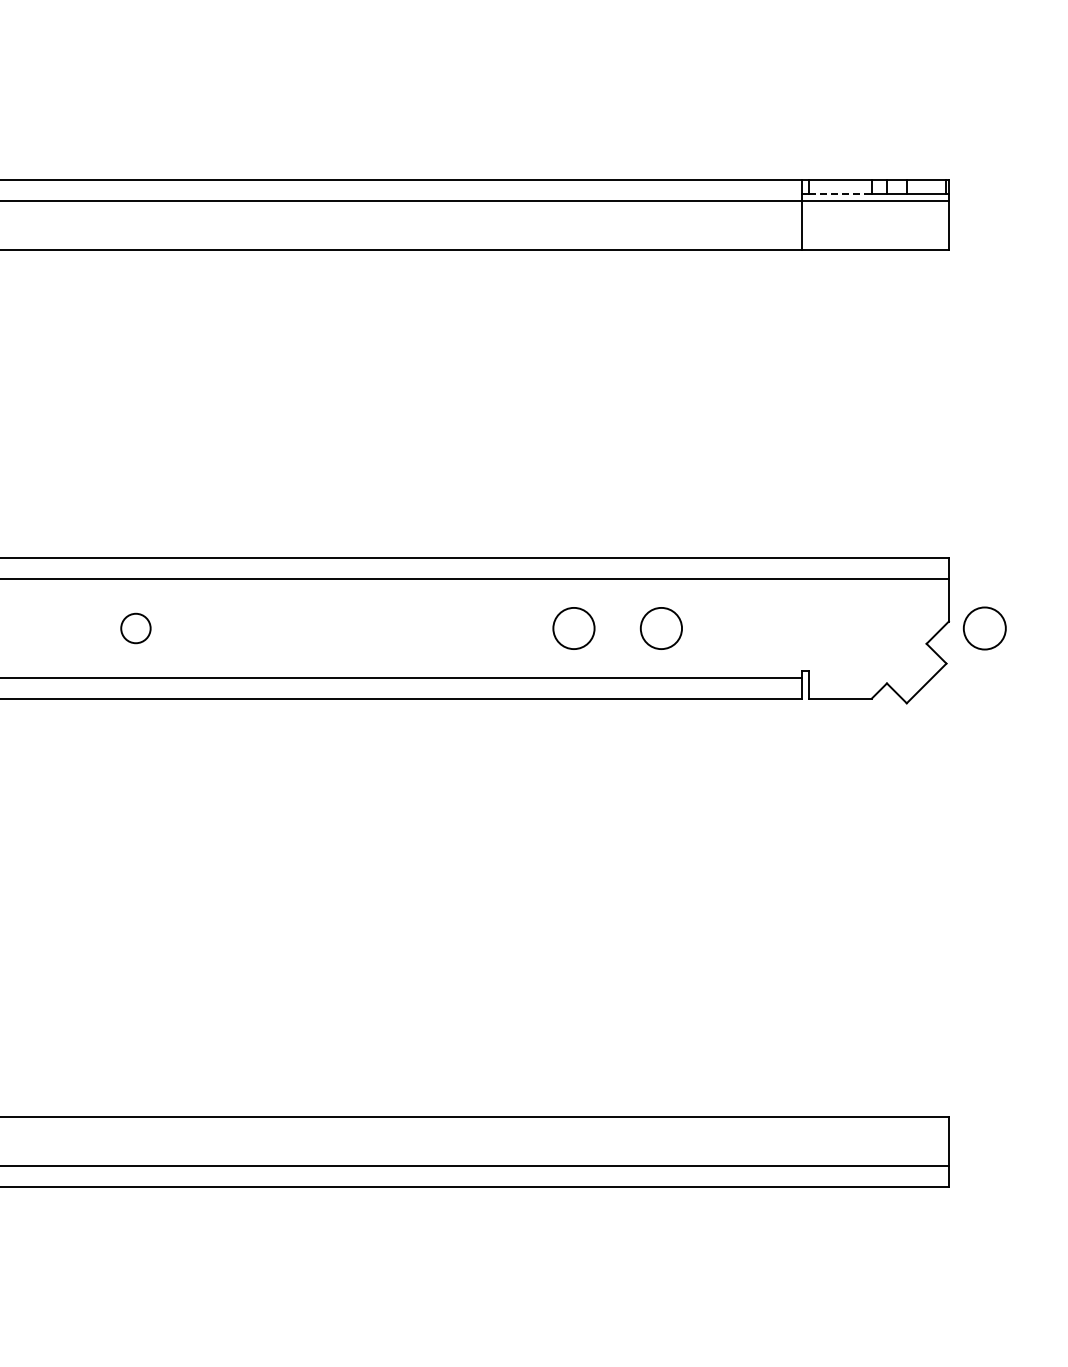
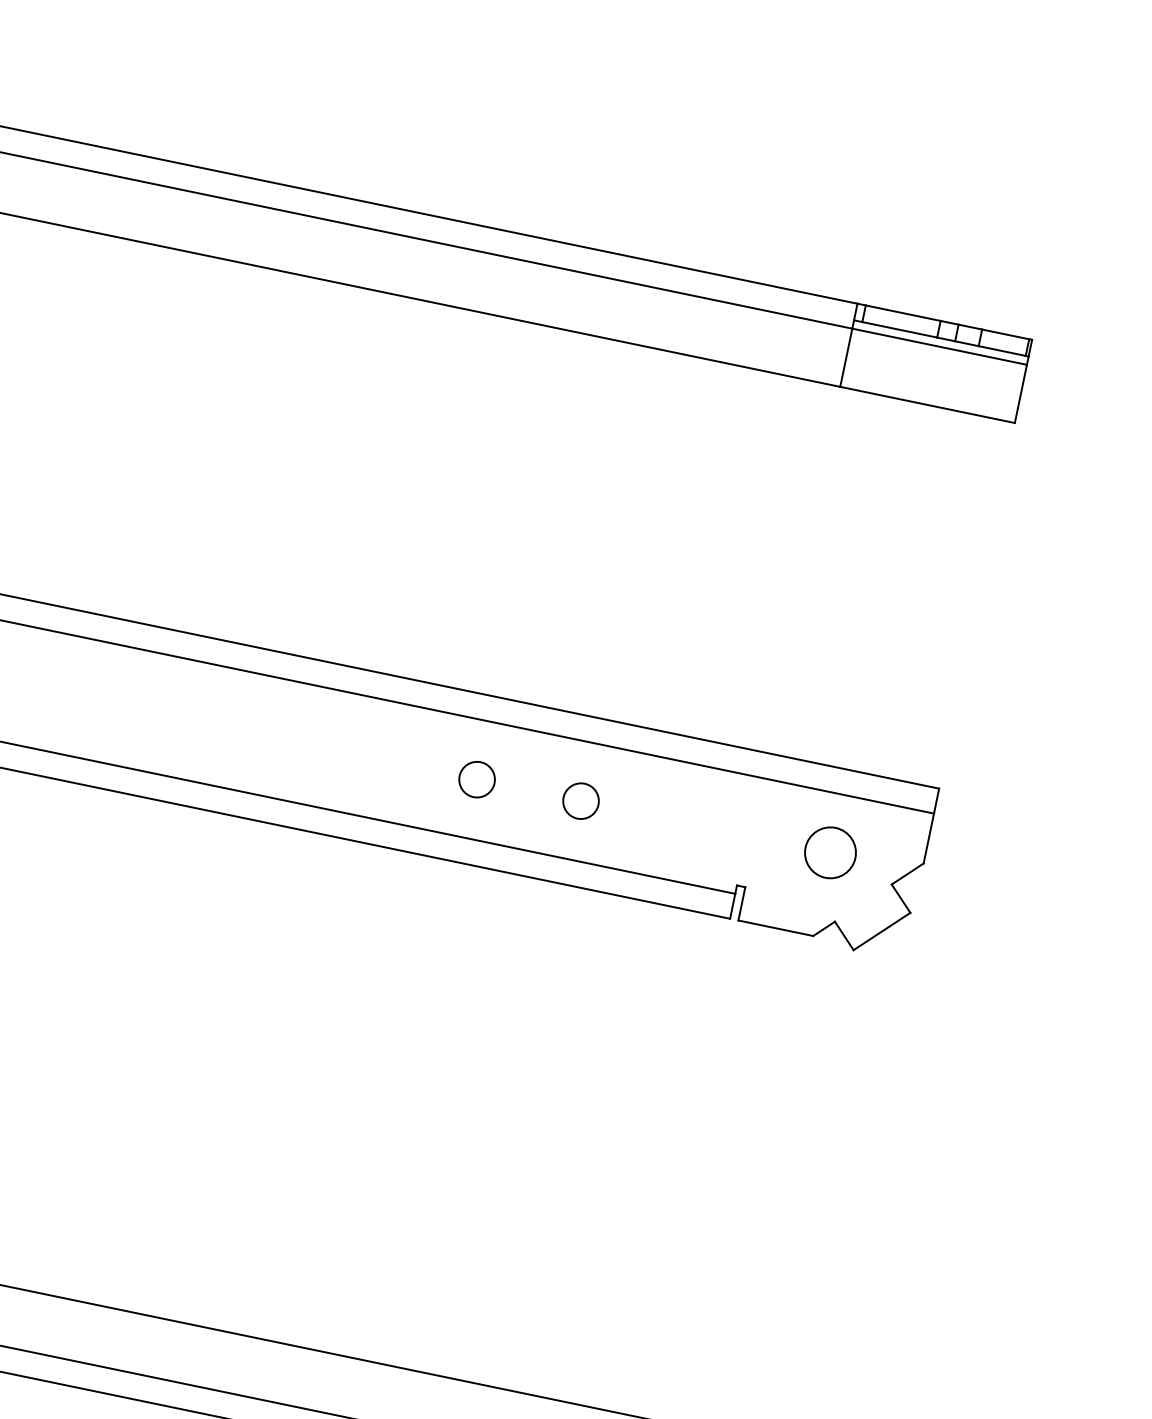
line: (840, 194) -> (899, 330), dashed -> solid
circle: (573, 628) -> (476, 779), size x0.71
circle: (661, 628) -> (580, 801), size x0.71
circle: (984, 628) -> (830, 852), moved

